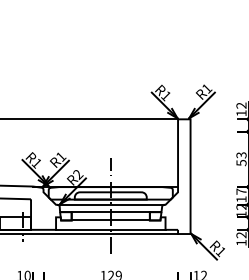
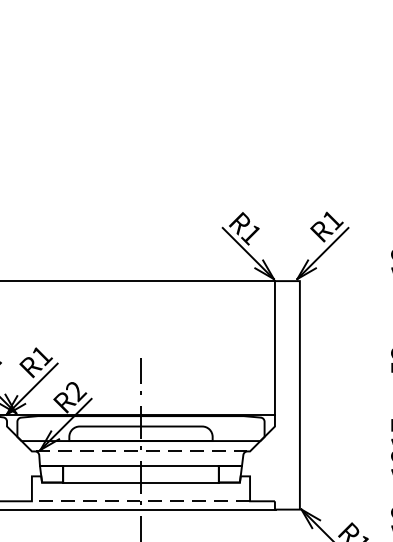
line: (110, 204) -> (140, 450), solid -> dashed
line: (110, 229) -> (140, 500), solid -> dashed

